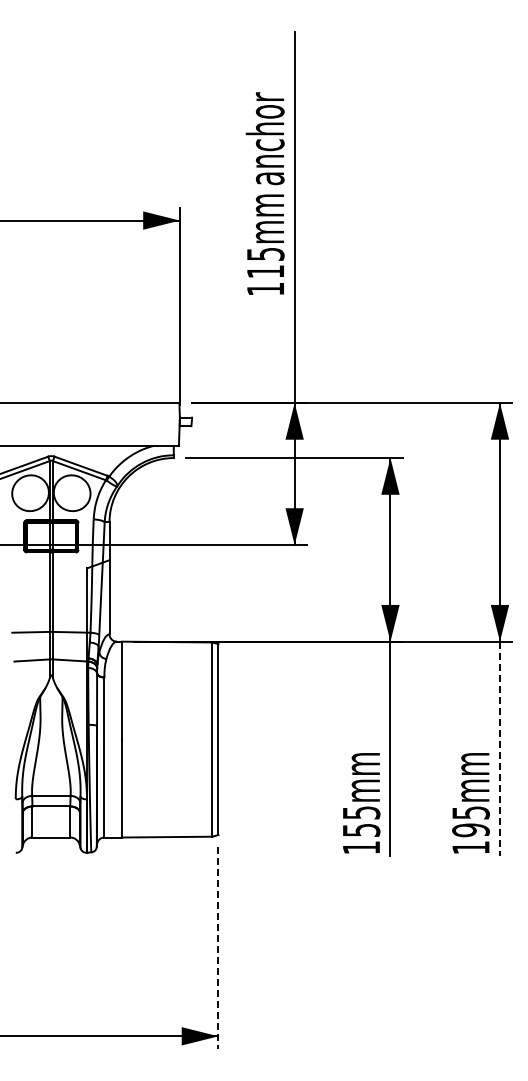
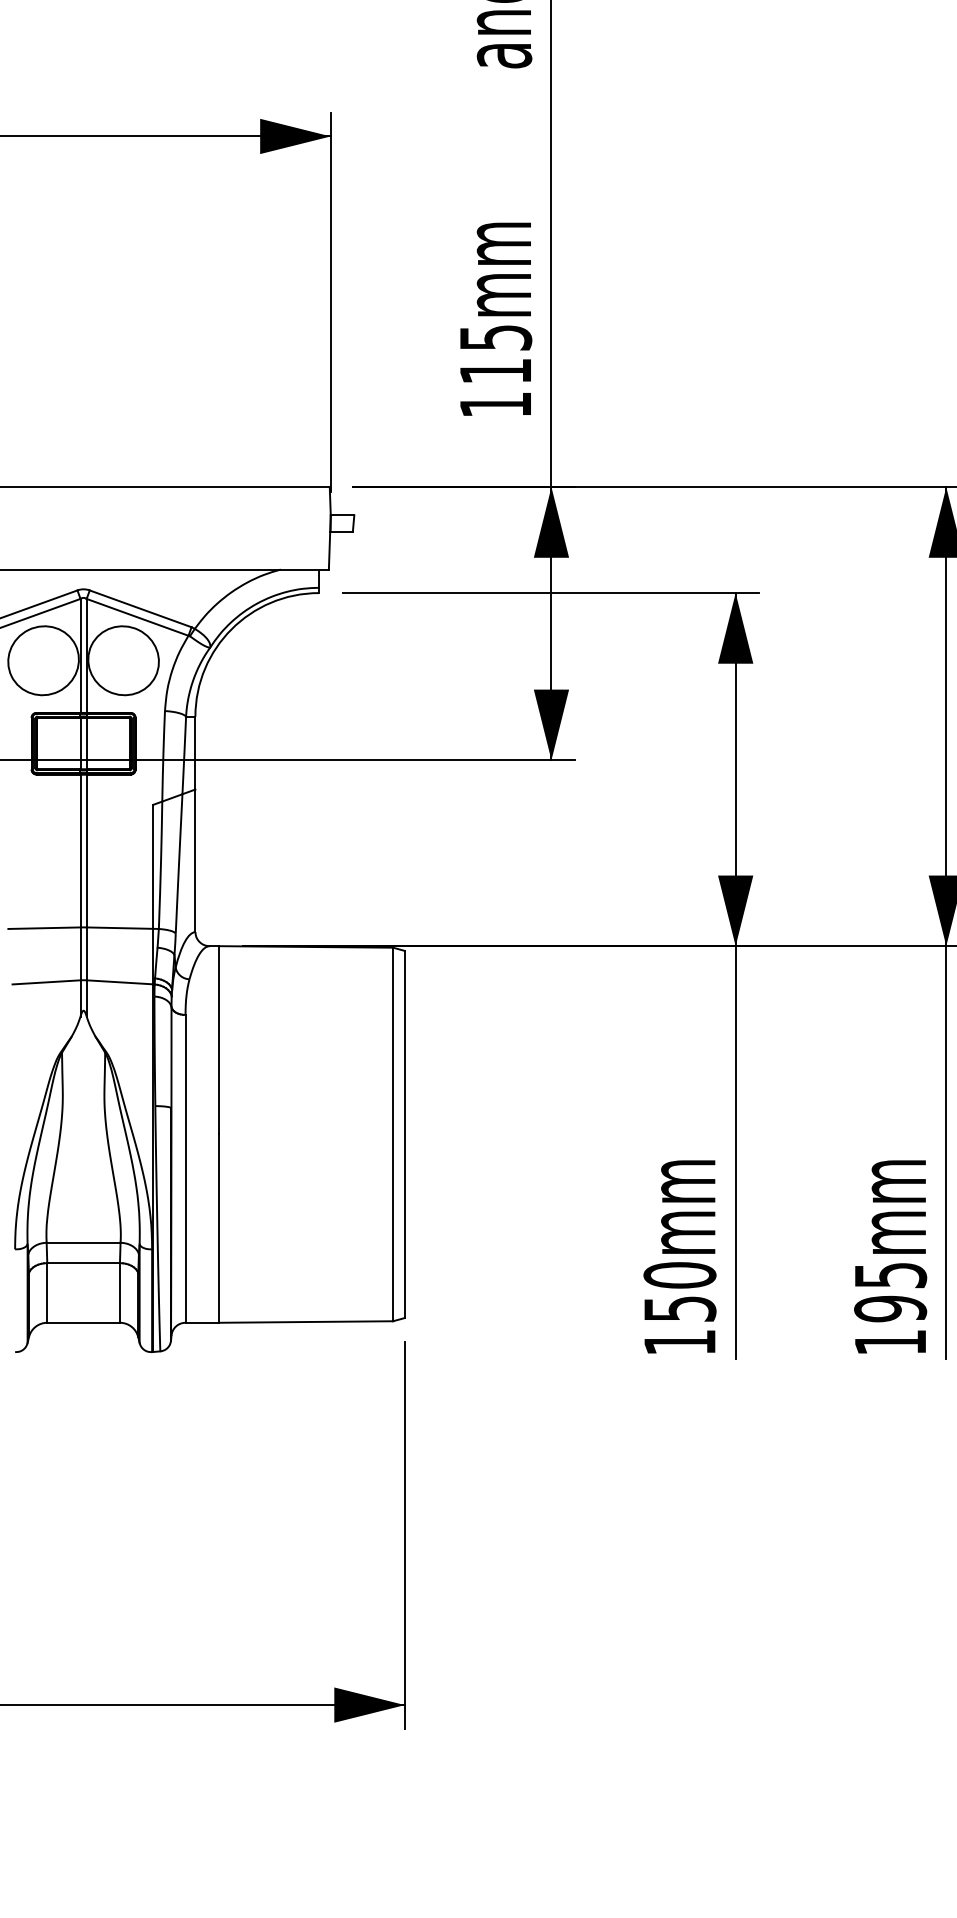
text: (265, 244) -> (495, 318), moved
line: (499, 749) -> (945, 1153), dashed -> solid
text: (361, 812) -> (679, 1274), 155mm -> 150mm
line: (218, 947) -> (404, 1534), dashed -> solid

